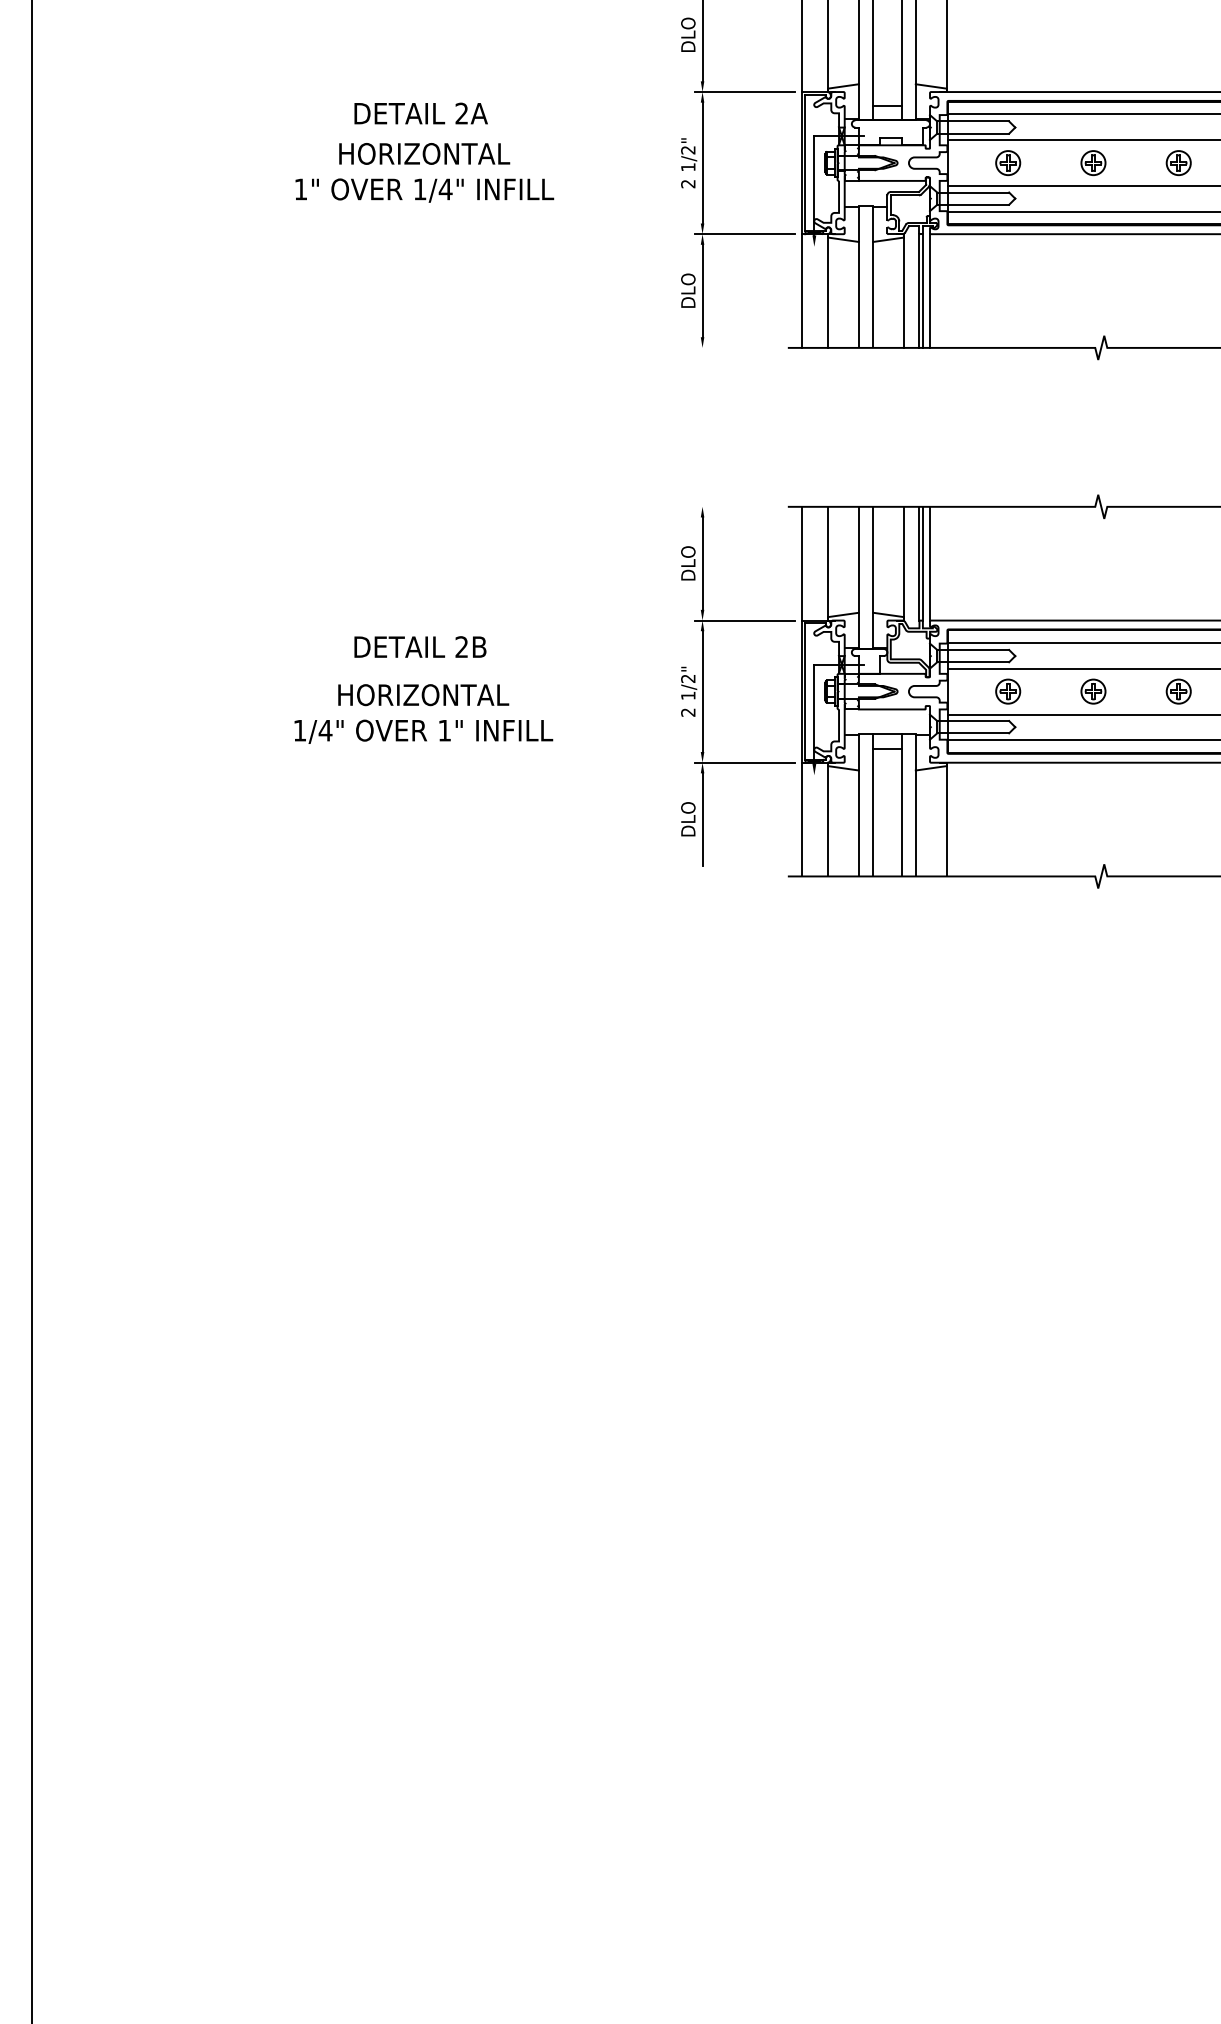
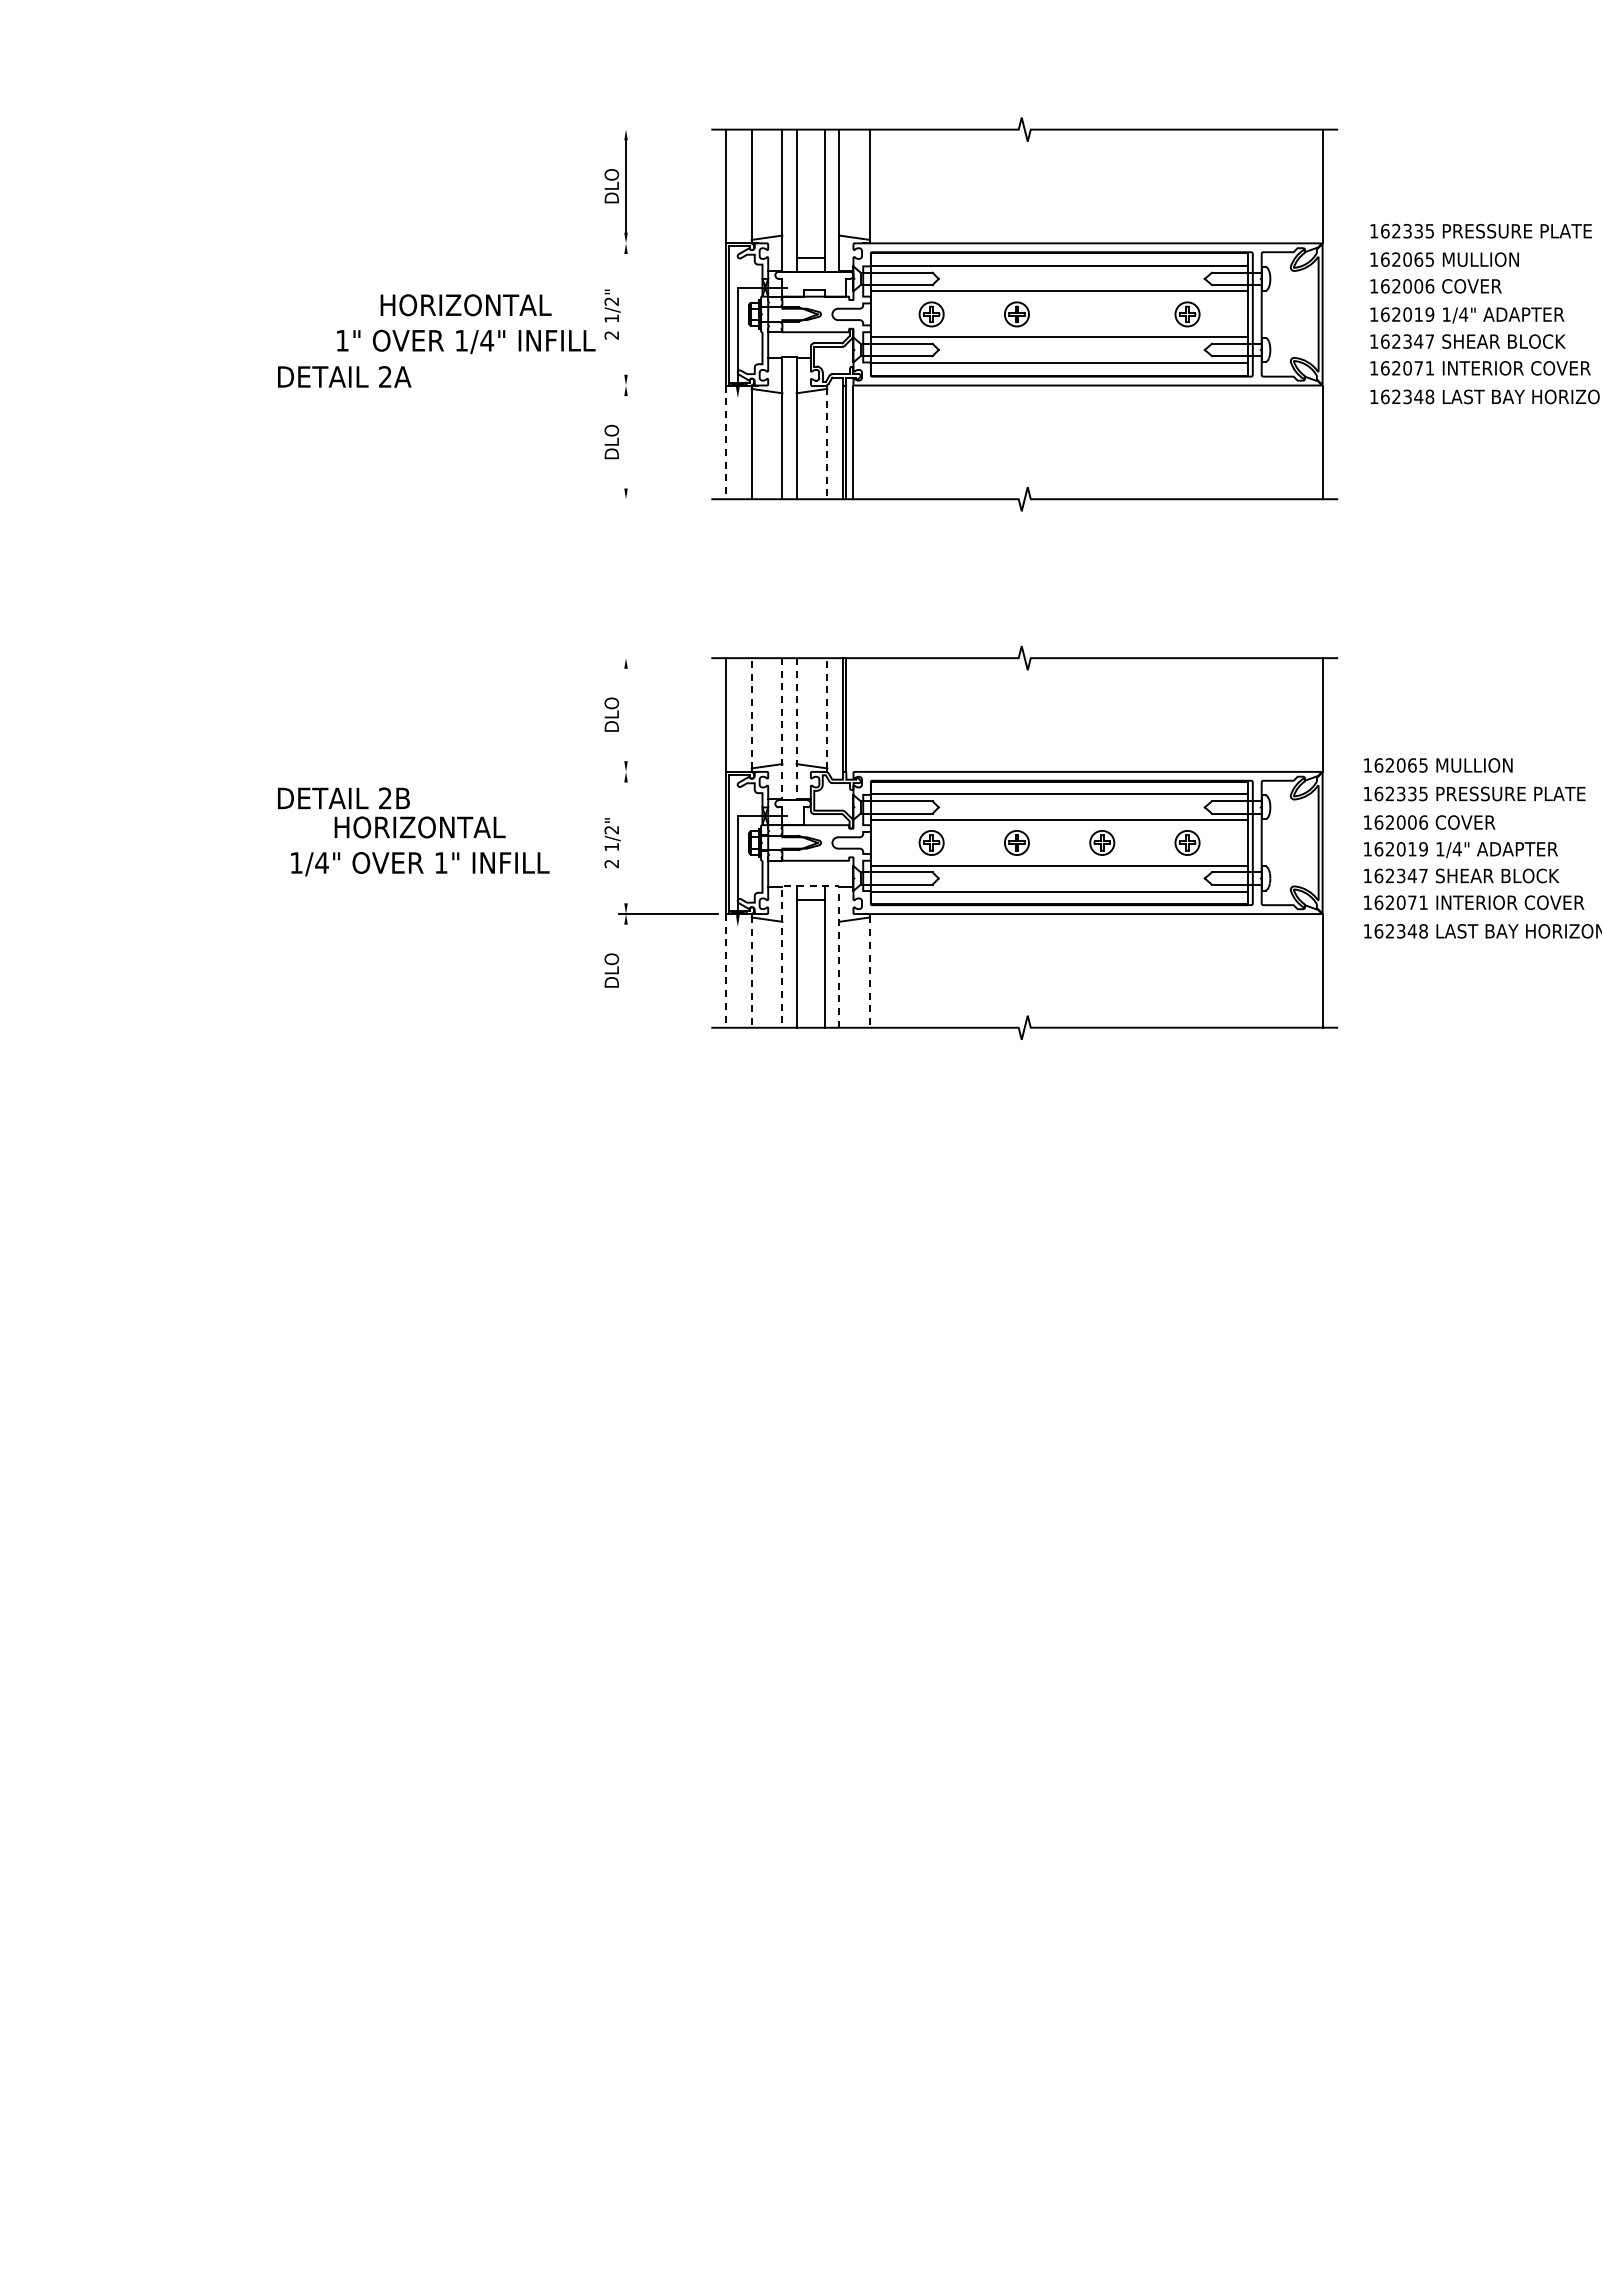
line: (745, 92) -> (668, 243), removed
text: (421, 113) -> (344, 376), moved
line: (703, 162) -> (626, 313), removed
part: (1179, 163) -> (1102, 314), removed
text: (425, 173) -> (466, 324), moved
line: (745, 234) -> (668, 385), removed
line: (703, 291) -> (626, 442), removed
line: (802, 291) -> (725, 442), solid -> dashed
line: (904, 292) -> (827, 443), solid -> dashed
line: (828, 562) -> (751, 713), solid -> dashed
line: (904, 562) -> (827, 713), solid -> dashed
line: (703, 563) -> (626, 714), removed
line: (930, 563) -> (853, 714), removed
line: (745, 620) -> (668, 771), removed
line: (866, 649) -> (789, 800), solid -> dashed
line: (703, 691) -> (626, 842), removed
text: (424, 714) -> (420, 846), moved
line: (887, 734) -> (810, 885), solid -> dashed
line: (703, 819) -> (626, 970), removed
line: (802, 819) -> (725, 970), solid -> dashed
line: (828, 821) -> (751, 972), solid -> dashed
line: (946, 821) -> (869, 972), solid -> dashed

